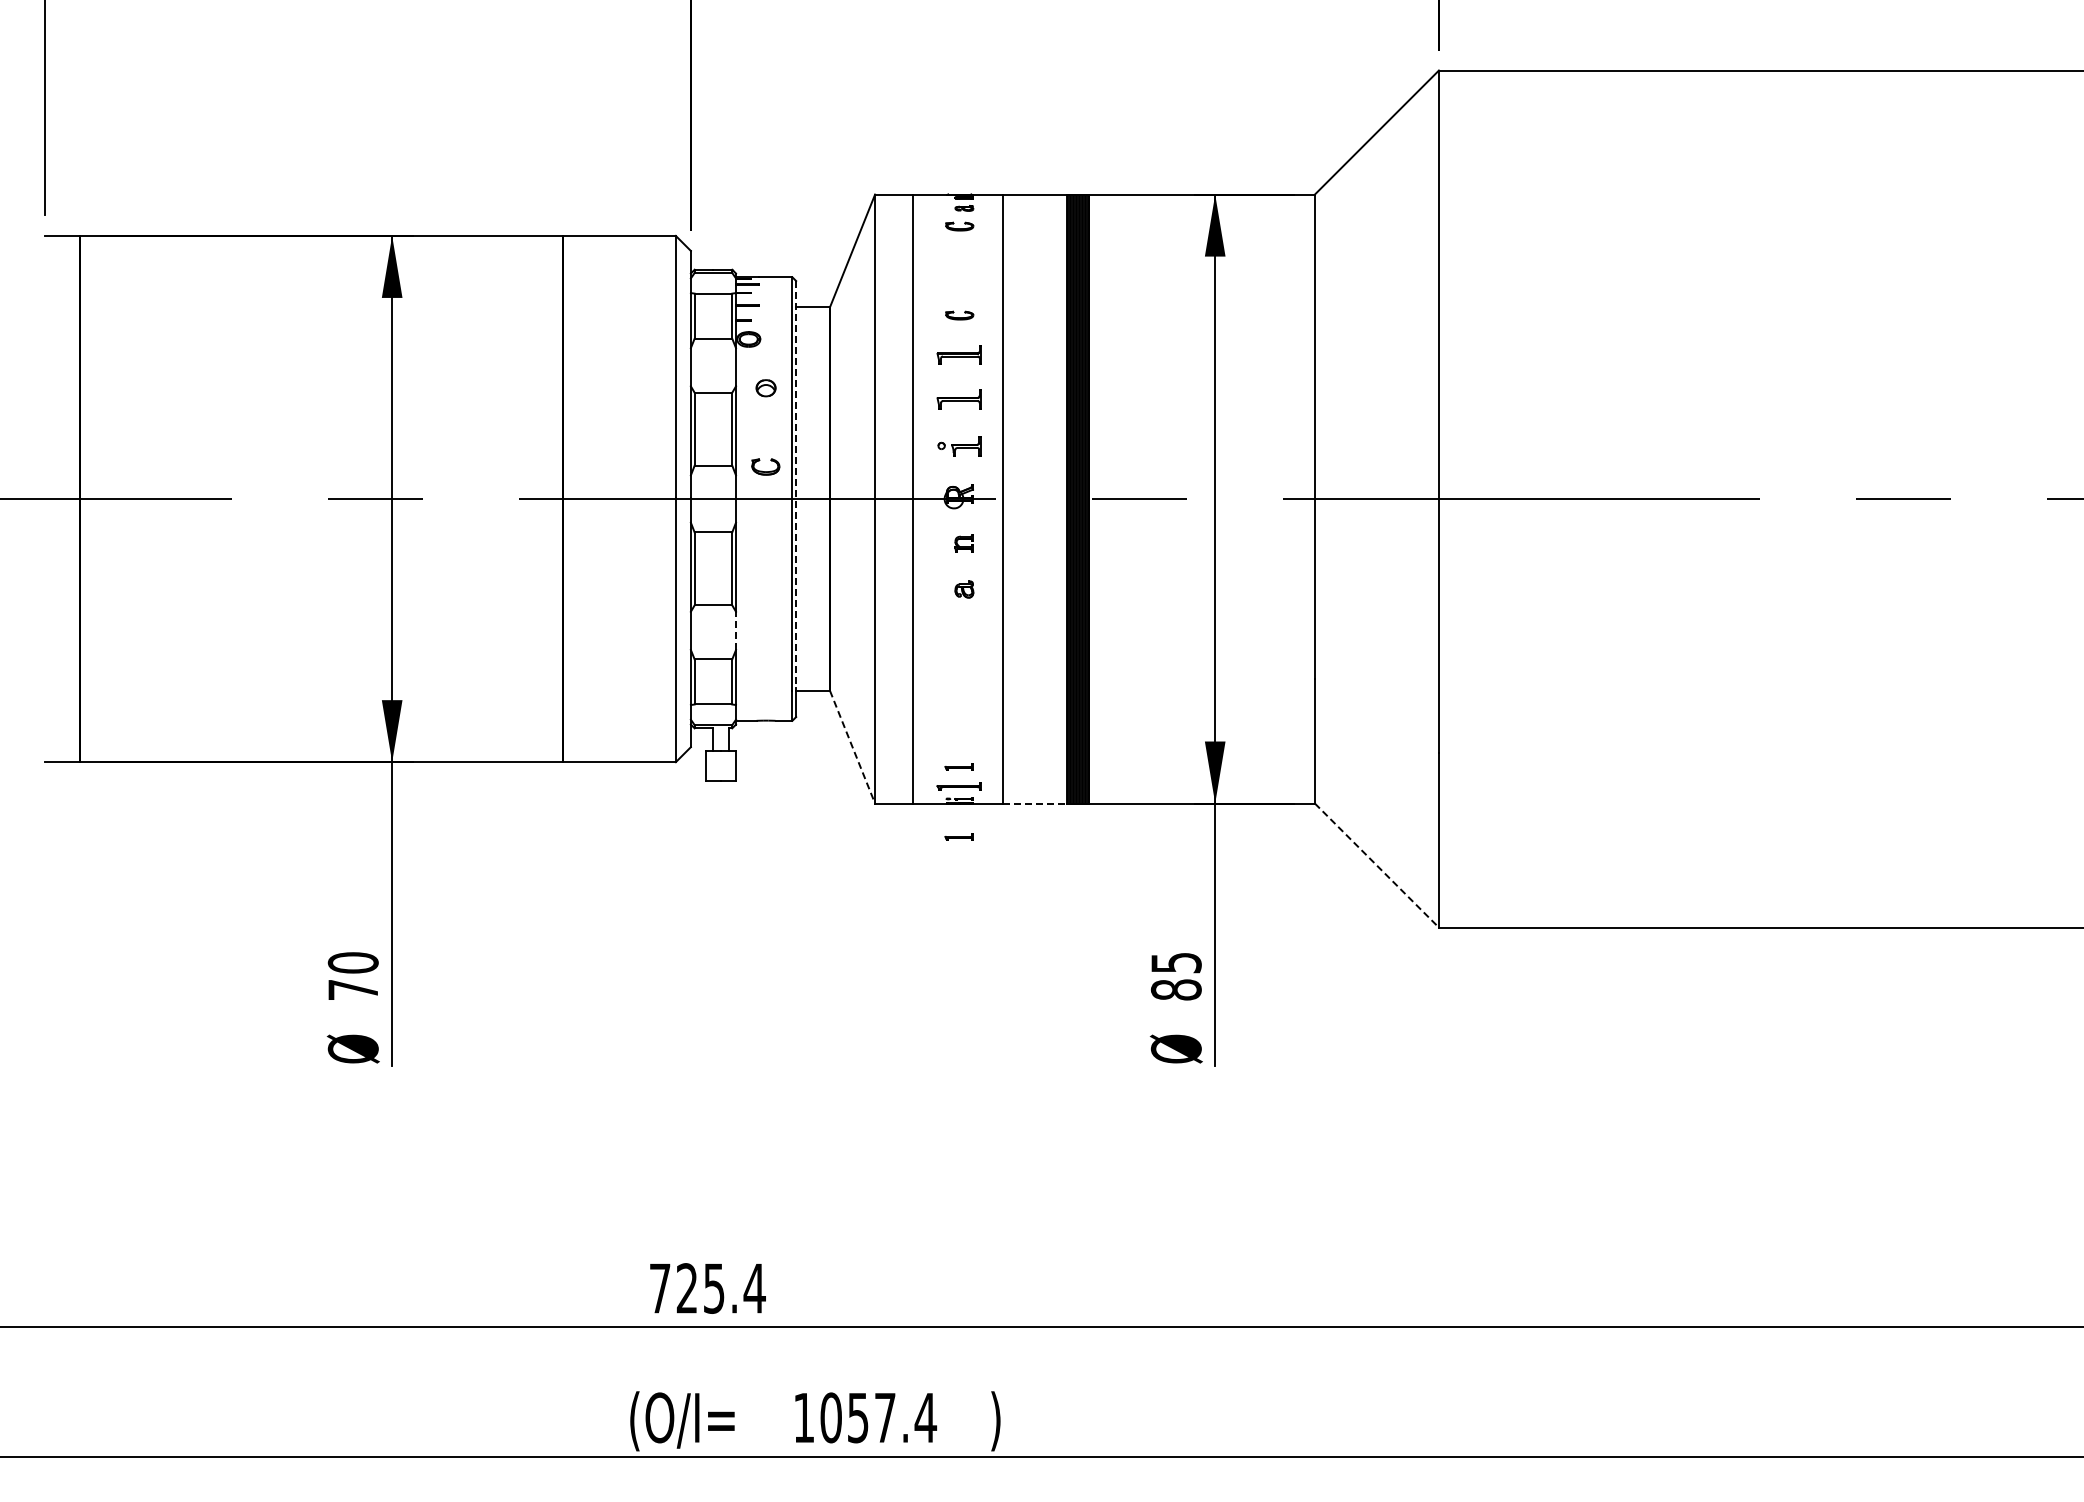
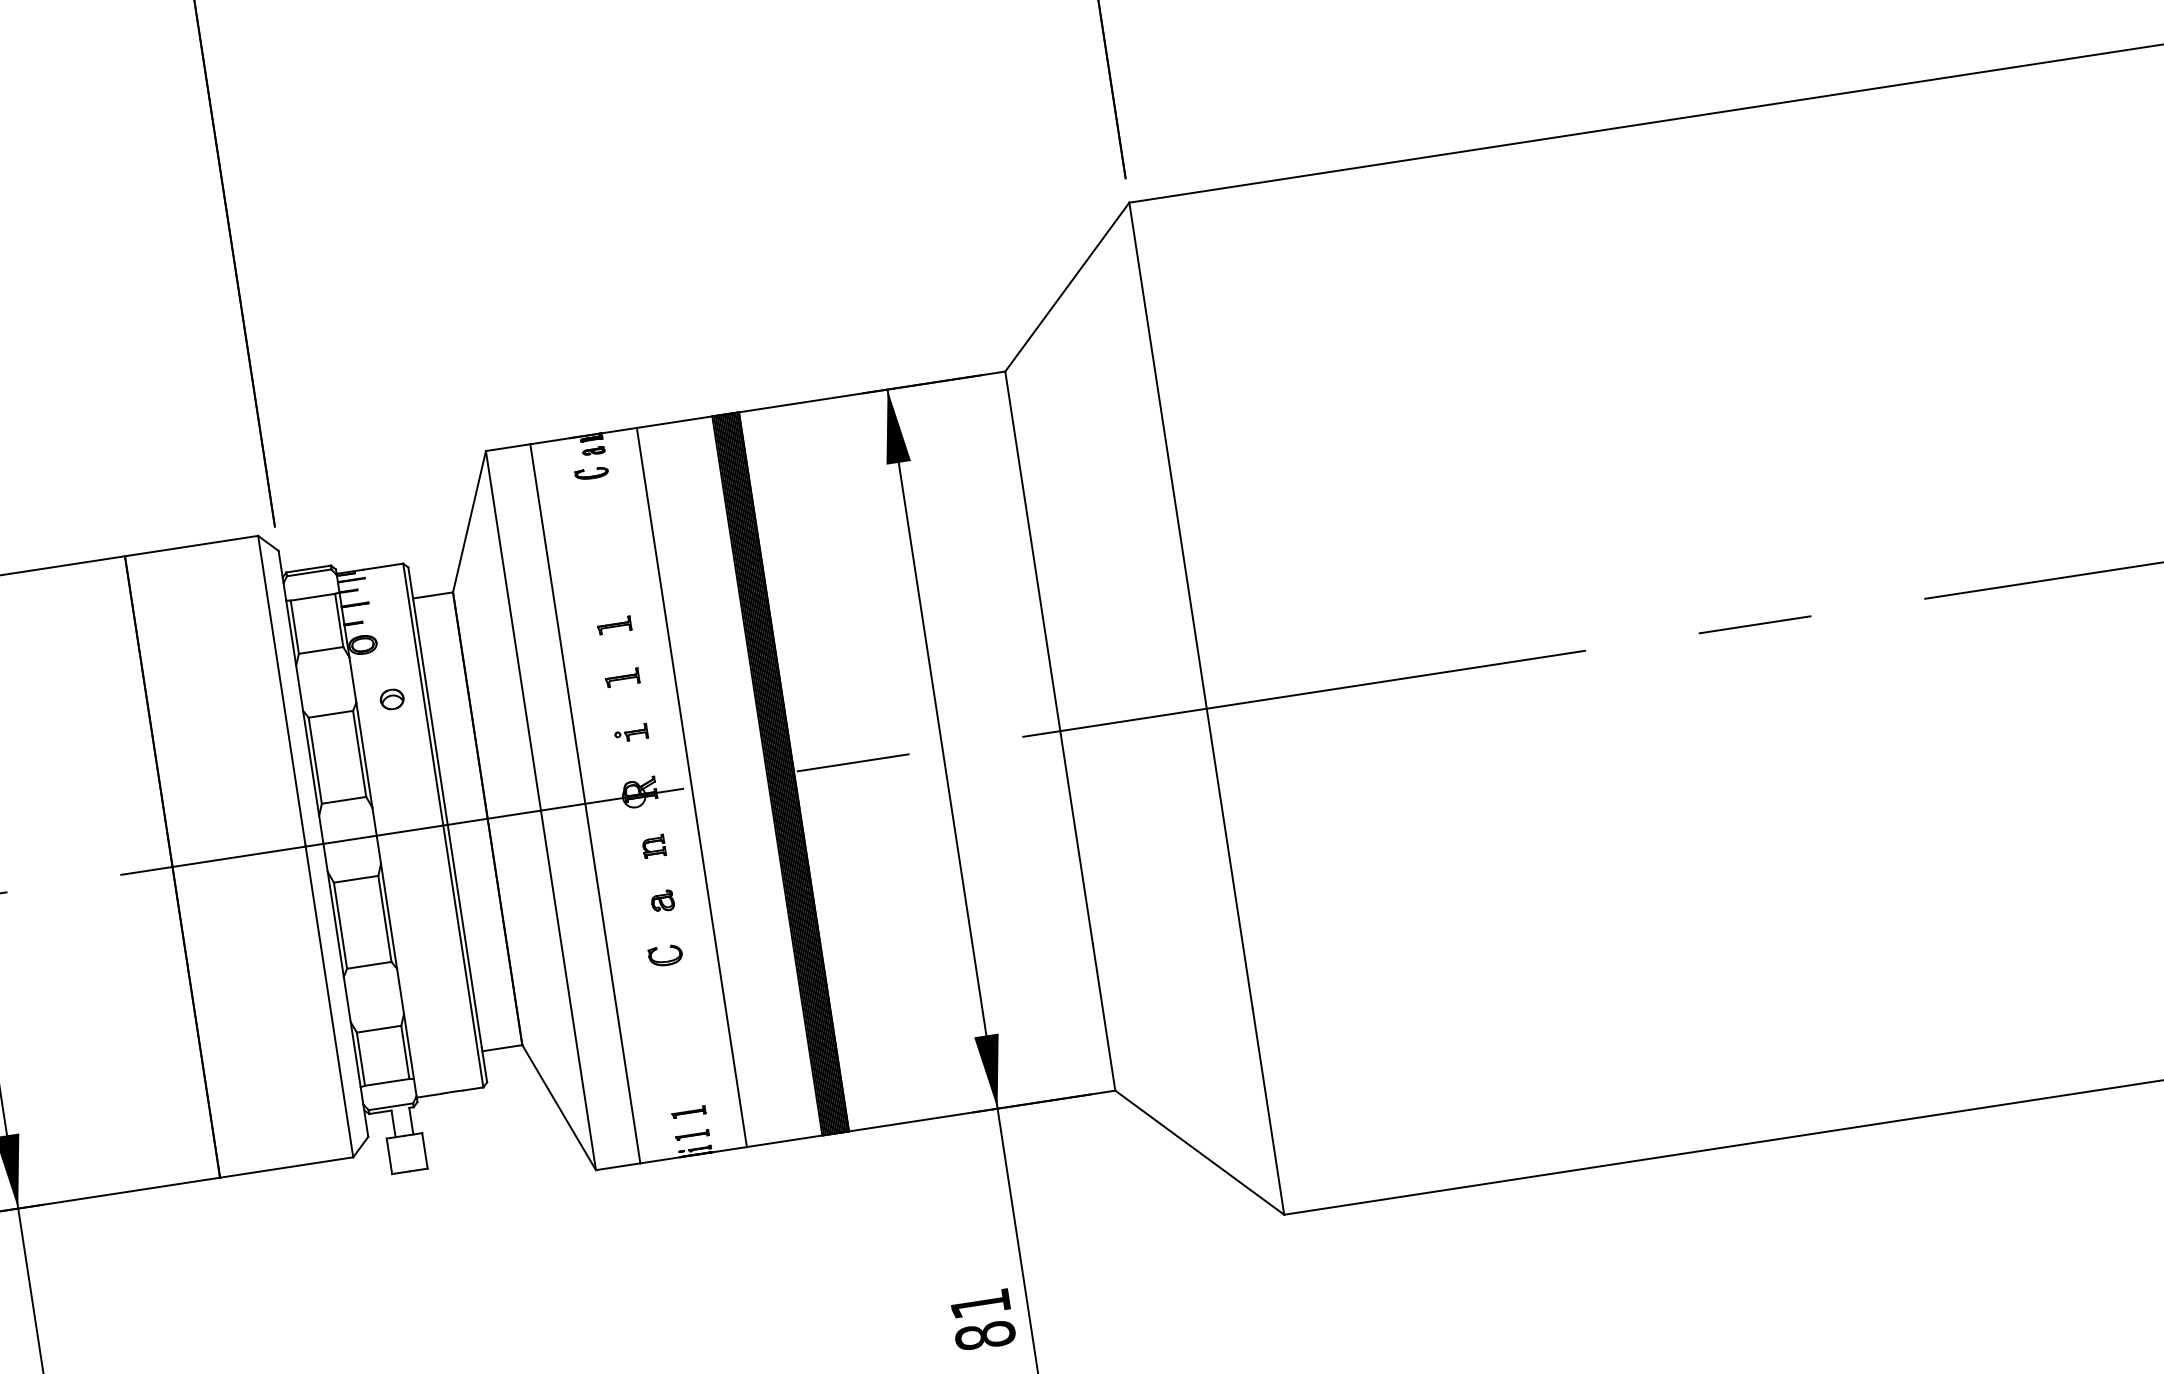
part: (959, 315) -> (607, 578), removed
part: (958, 355) -> (613, 626), size x0.62
part: (958, 399) -> (621, 677), size x0.62
part: (959, 446) -> (631, 733), size x0.62
part: (765, 466) -> (665, 955), moved
line: (796, 484) -> (445, 807), dashed -> solid
line: (736, 630) -> (401, 990), dashed -> solid
line: (852, 747) -> (559, 1108), dashed -> solid
part: (958, 786) -> (691, 1134), size x0.62
line: (1034, 803) -> (784, 1141), dashed -> solid
part: (958, 836) -> (700, 1194), removed
line: (1376, 865) -> (1199, 1152), dashed -> solid
text: (1176, 963) -> (980, 1304), 85 -> 81

